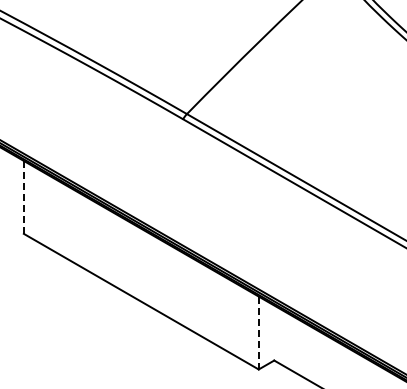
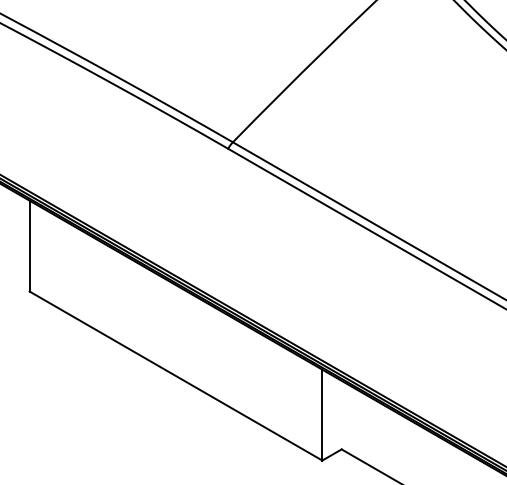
line: (23, 197) -> (29, 246), dashed -> solid
line: (258, 333) -> (322, 415), dashed -> solid

